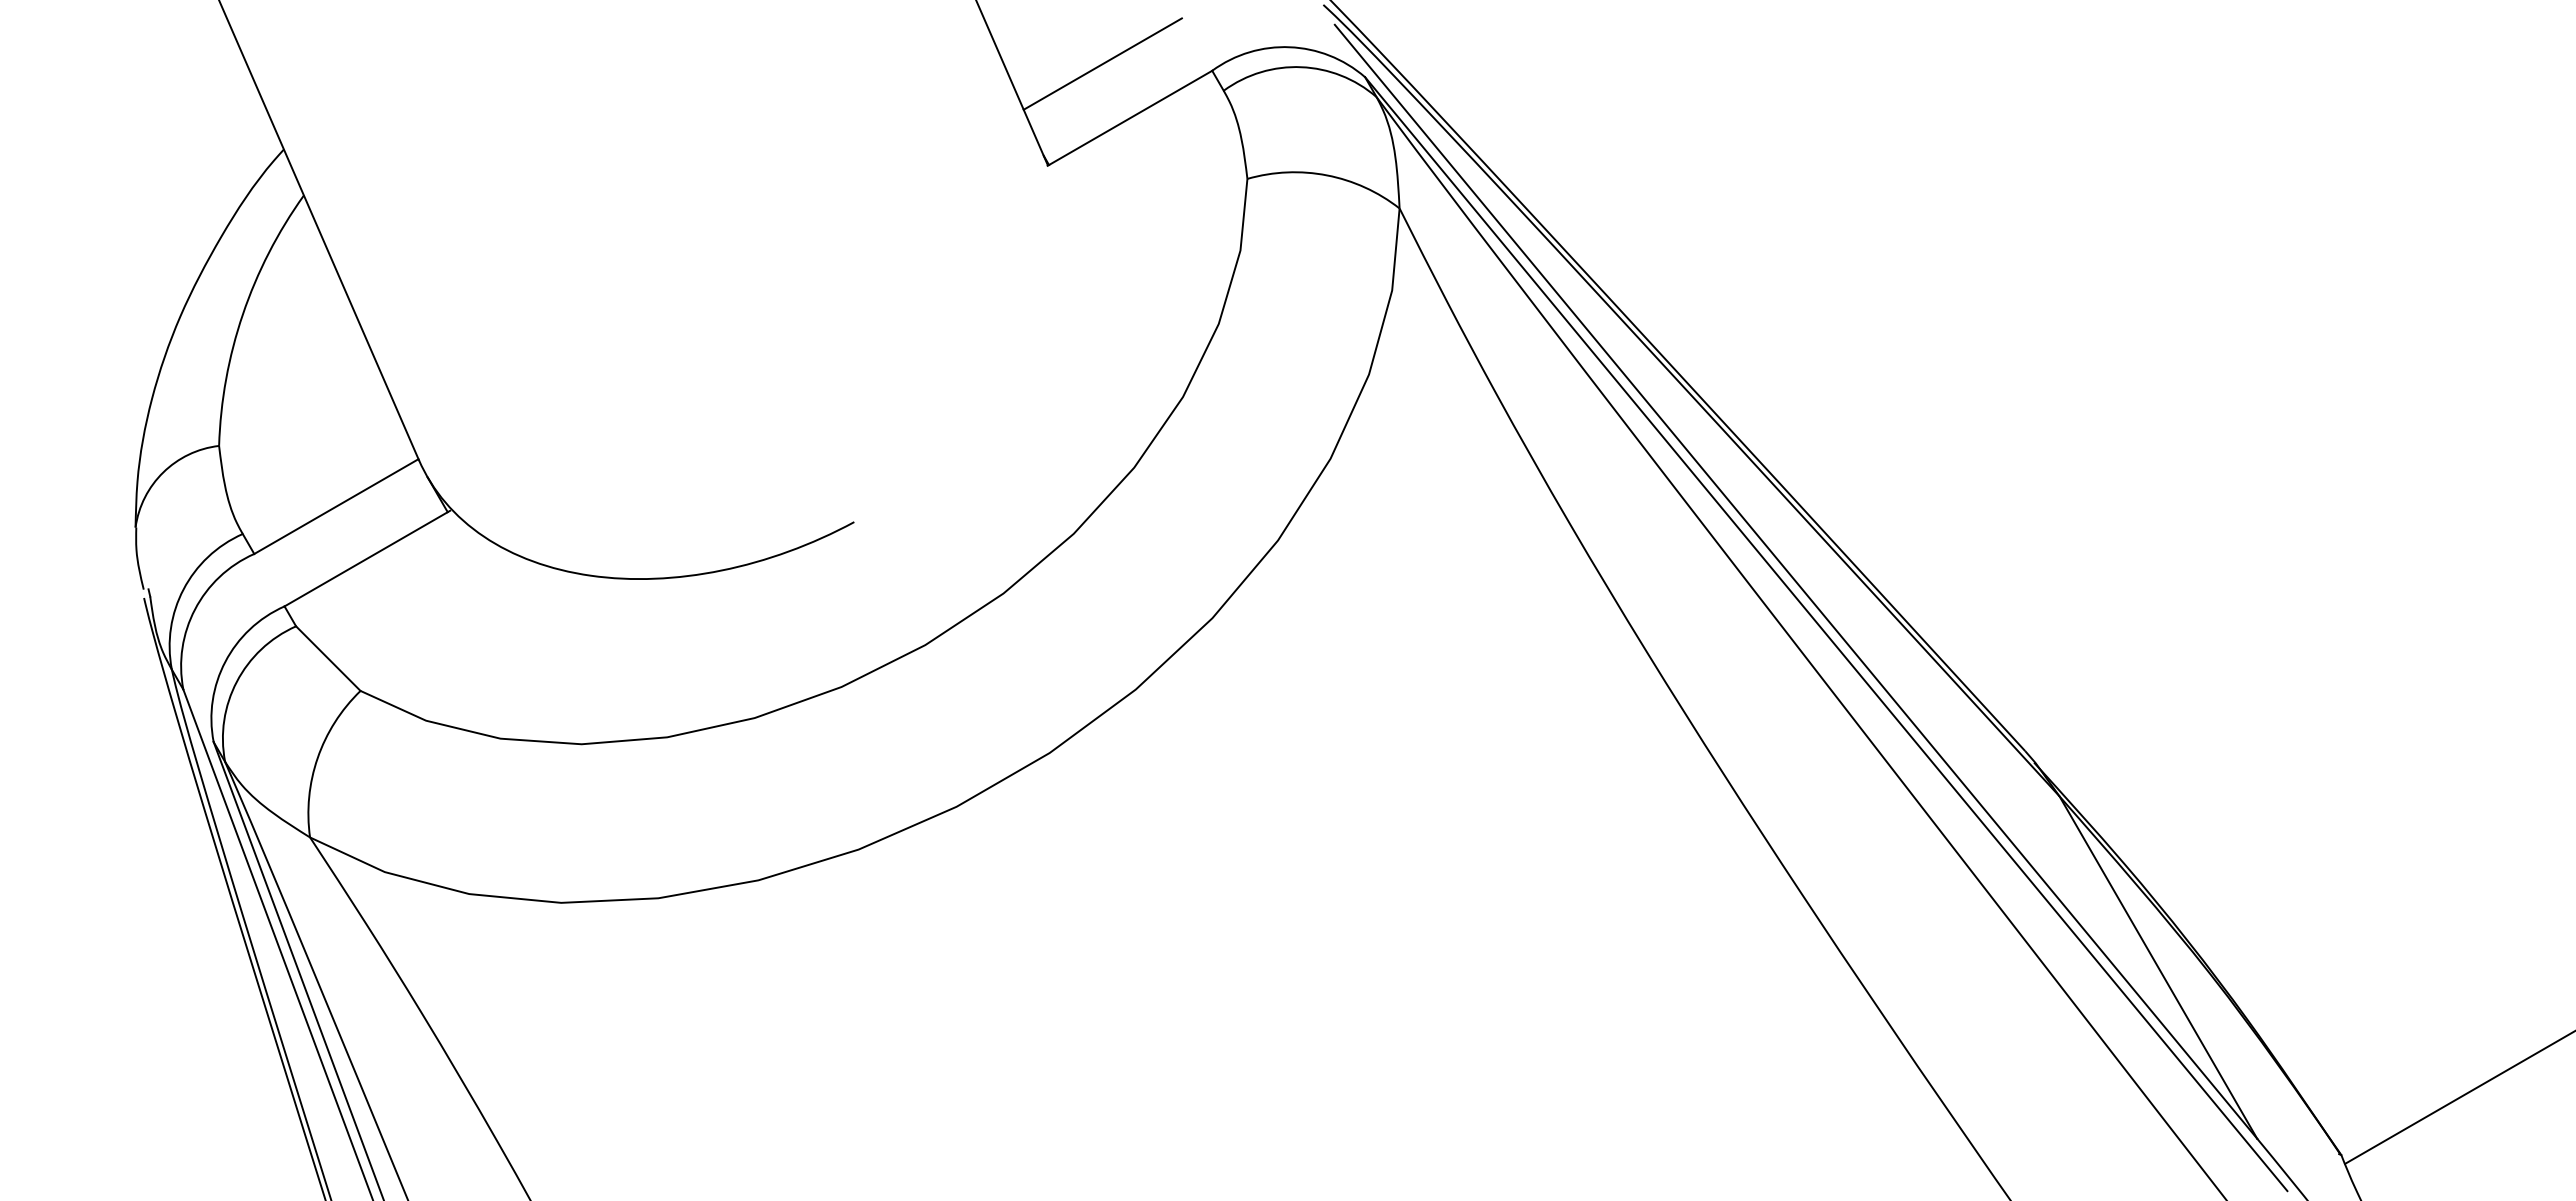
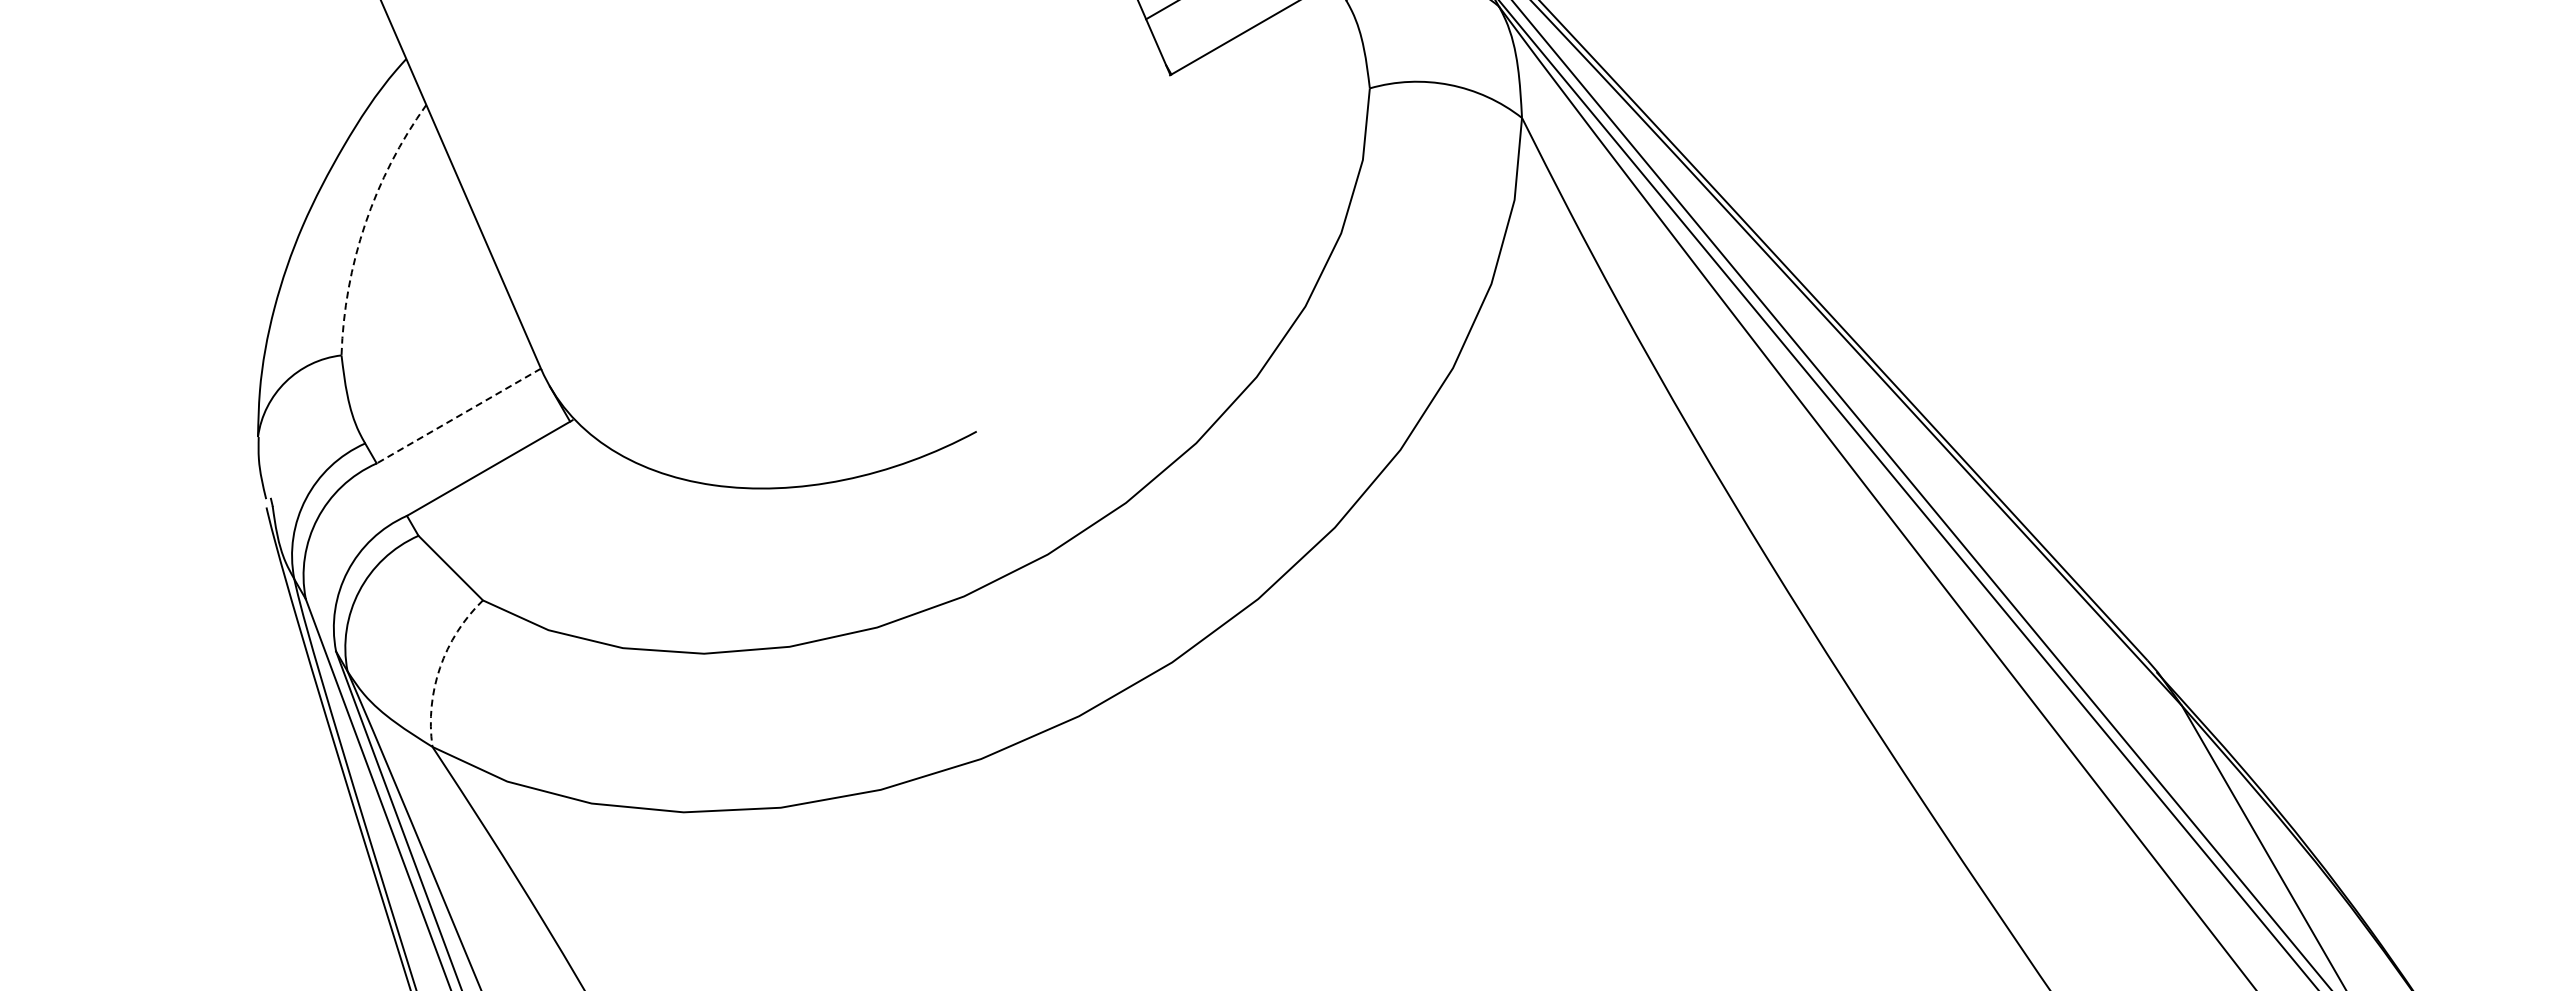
arc: (242, 314) -> (364, 223), solid -> dashed
line: (336, 506) -> (458, 415), solid -> dashed
arc: (317, 758) -> (439, 667), solid -> dashed

